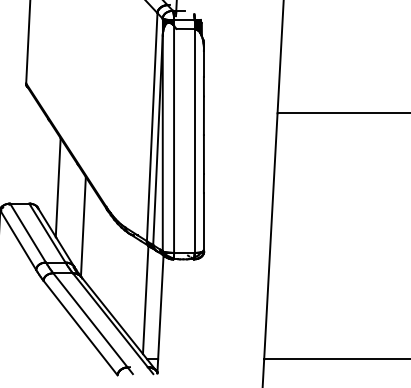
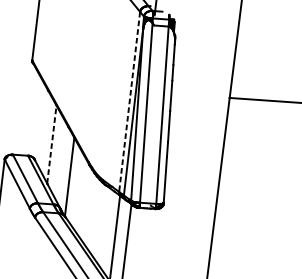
line: (152, 127) -> (129, 102), solid -> dashed
line: (58, 187) -> (52, 144), solid -> dashed

